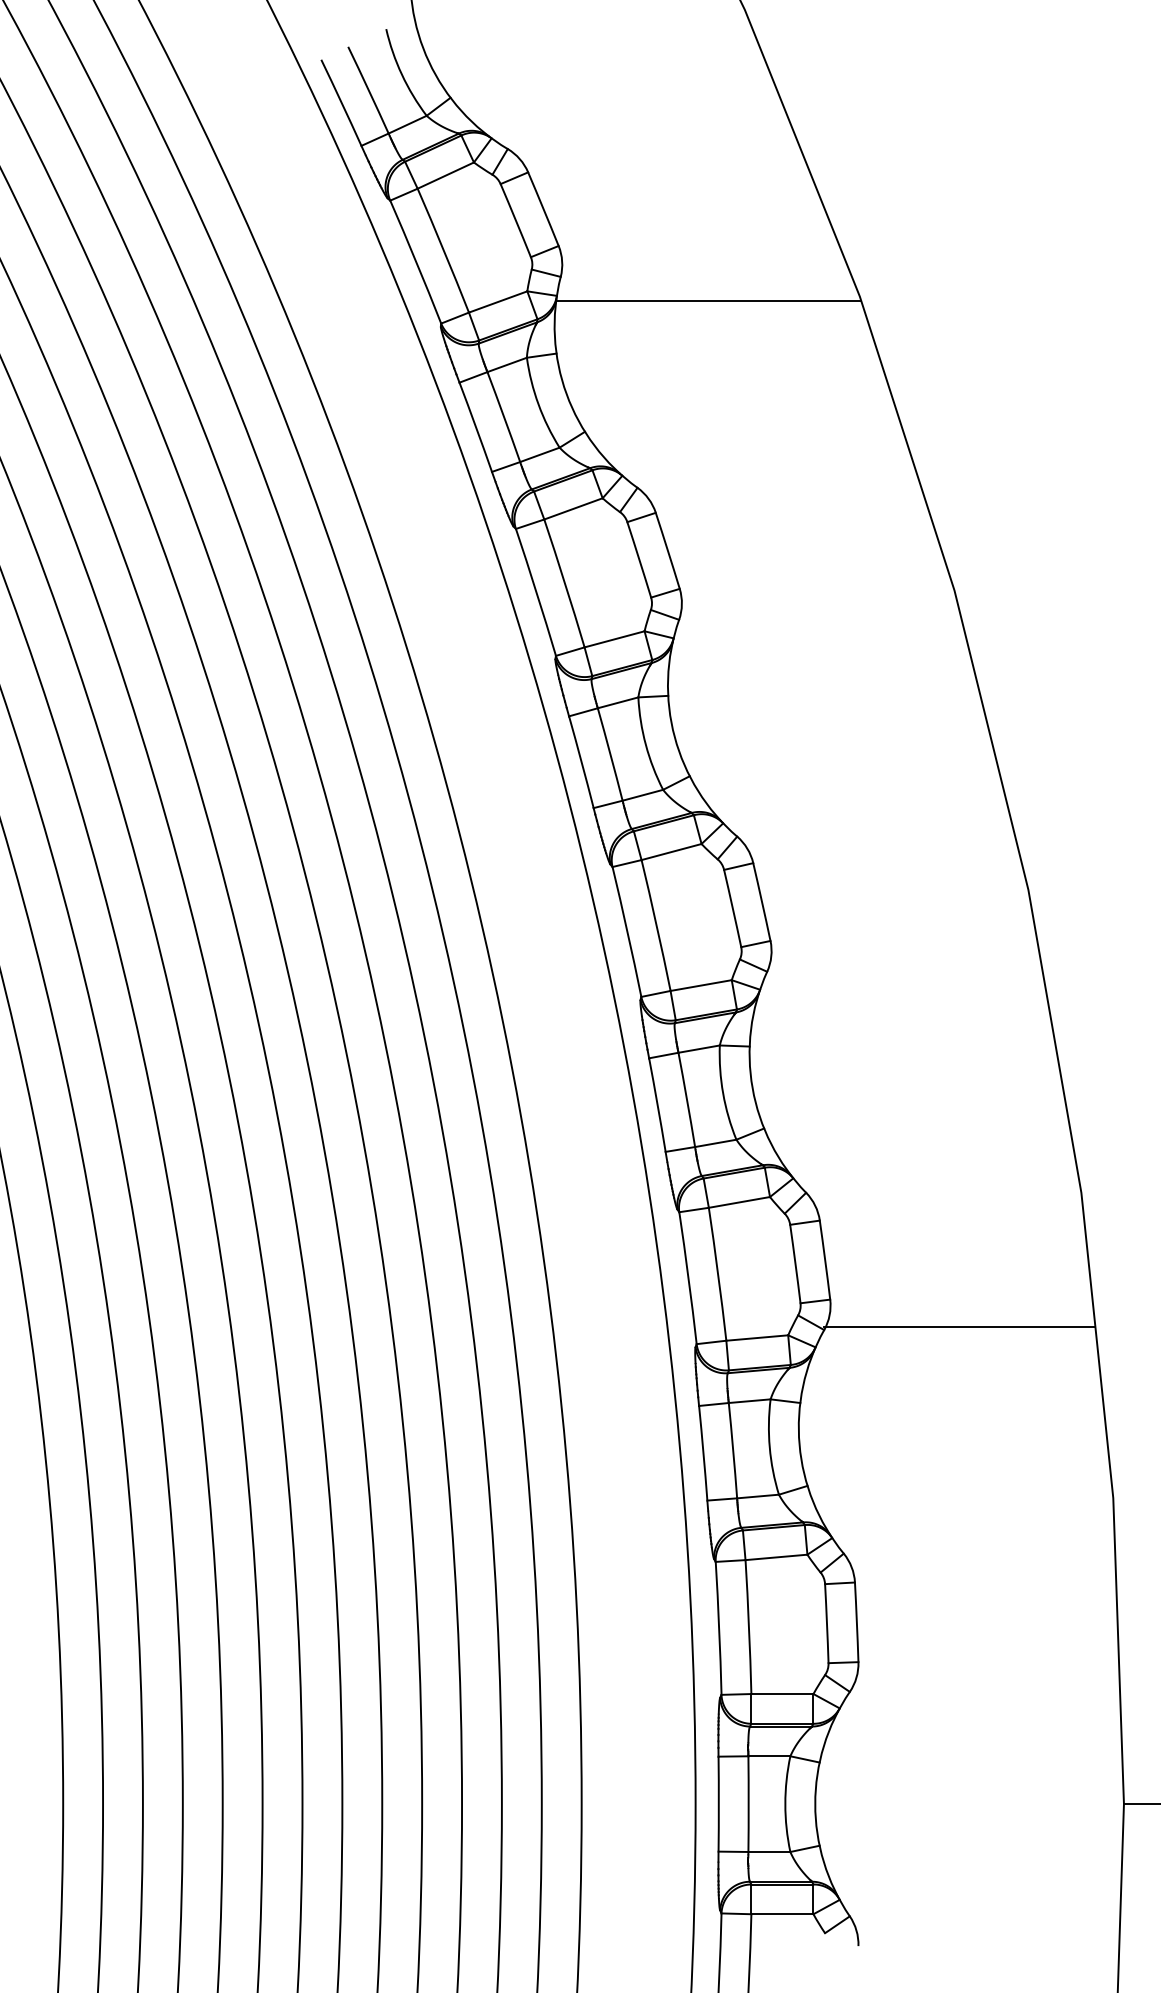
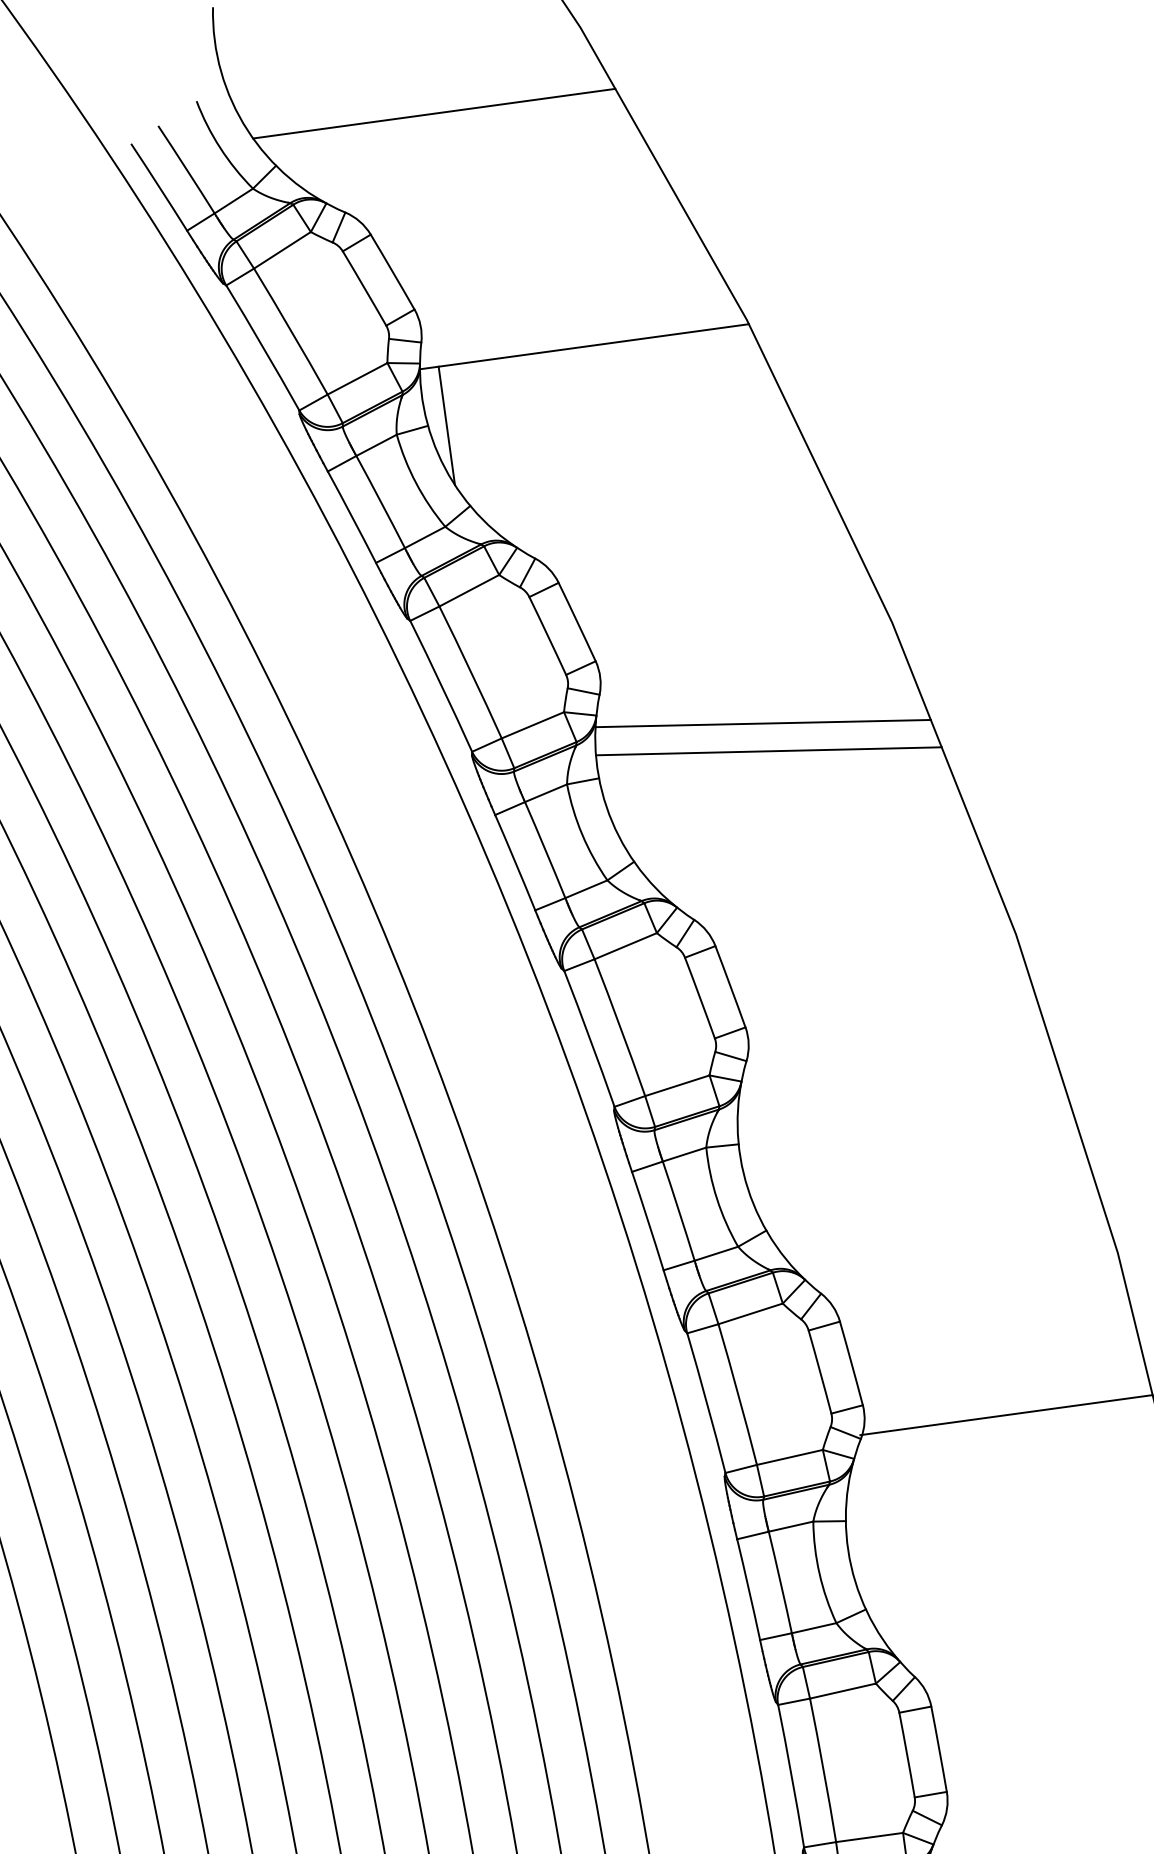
line: (601, 70) -> (434, 114), added
line: (573, 355) -> (446, 425), added
line: (824, 666) -> (763, 723), added
line: (826, 692) -> (769, 751), added

